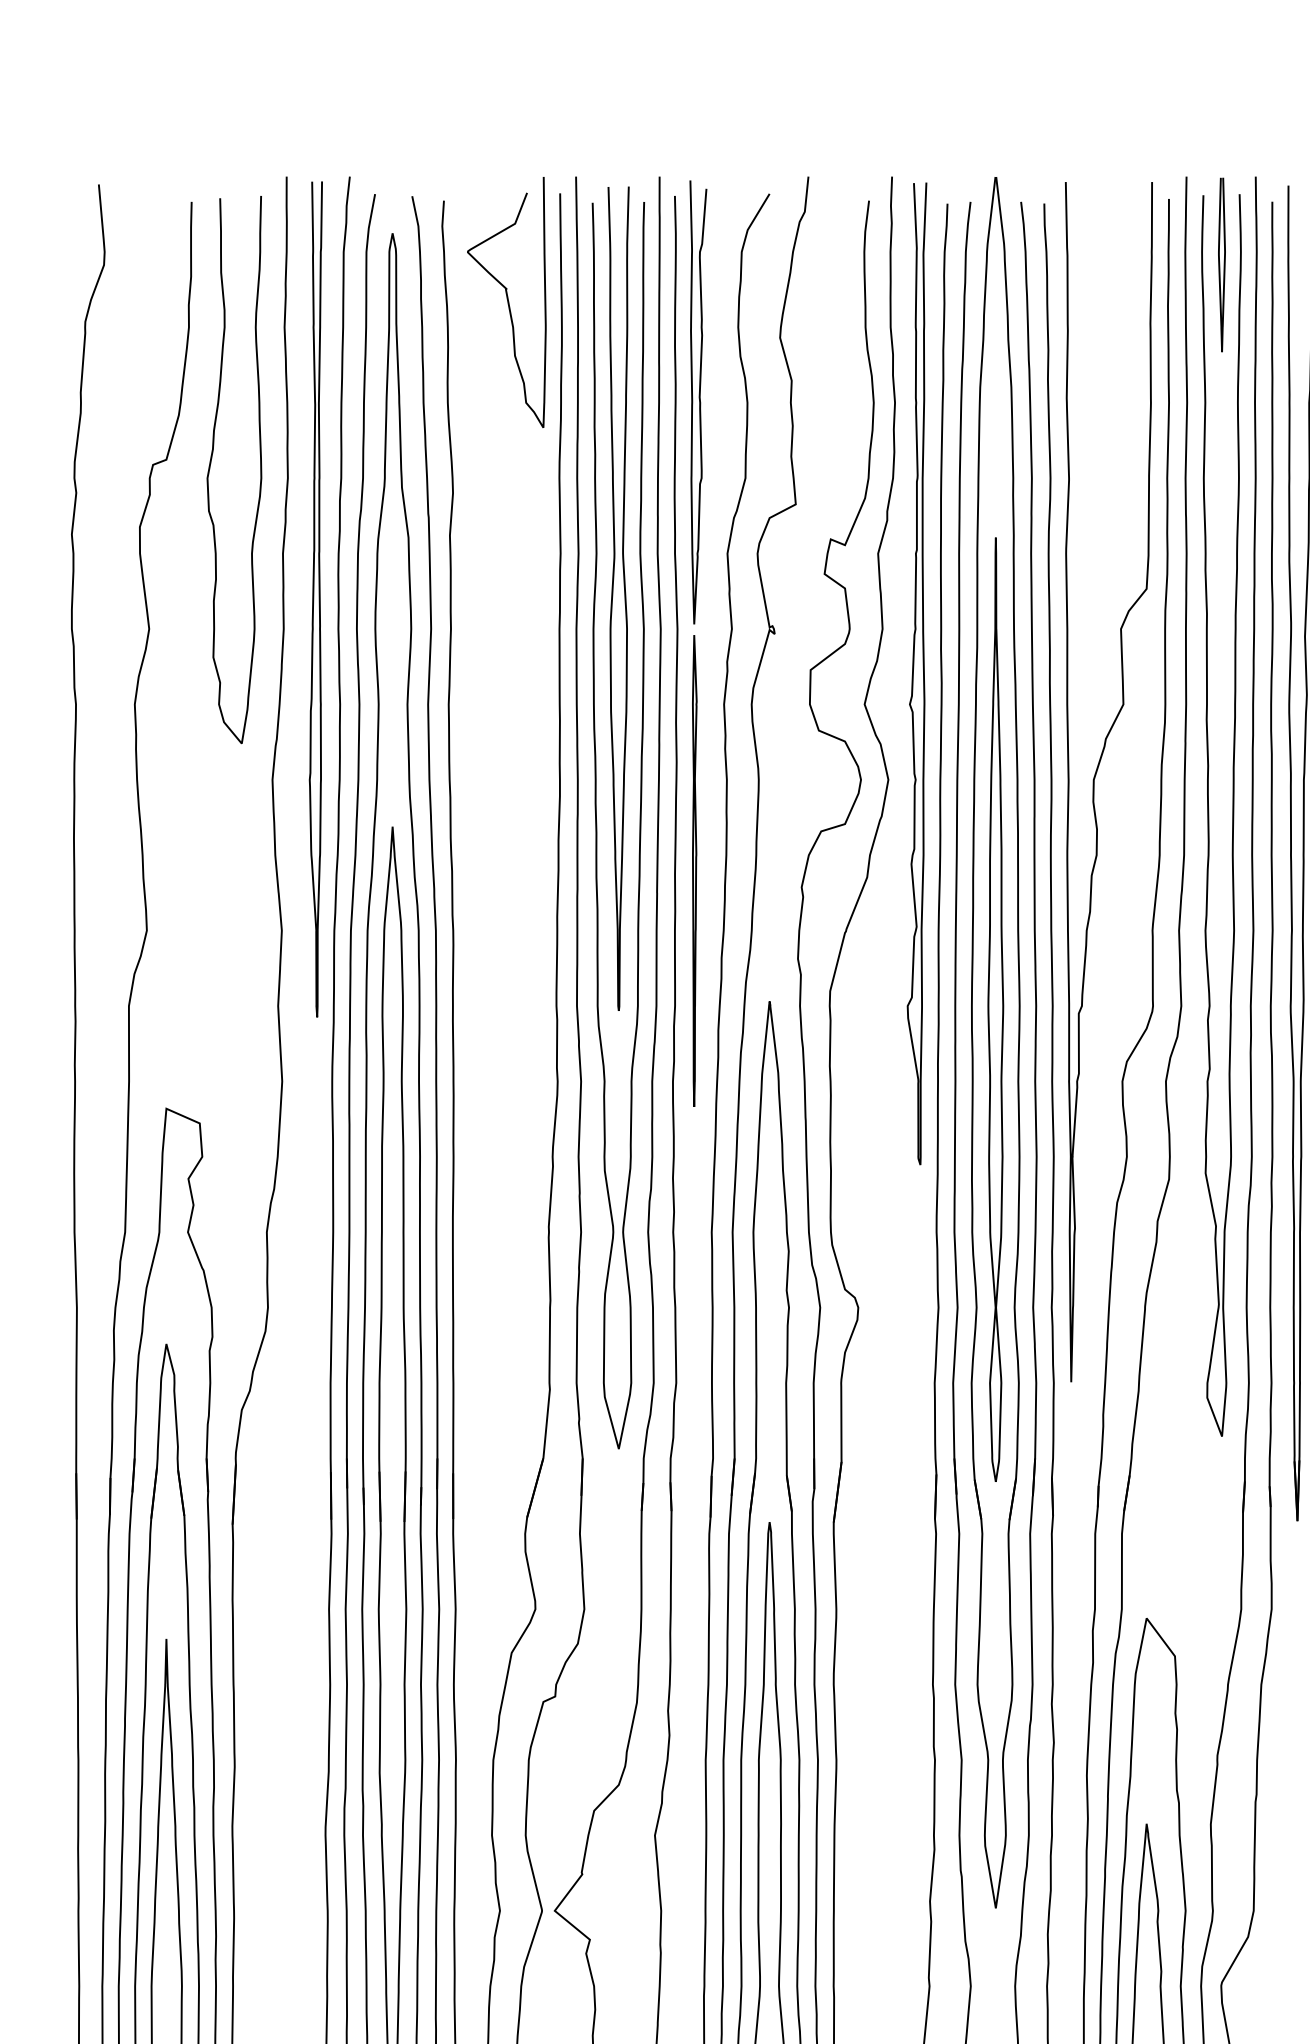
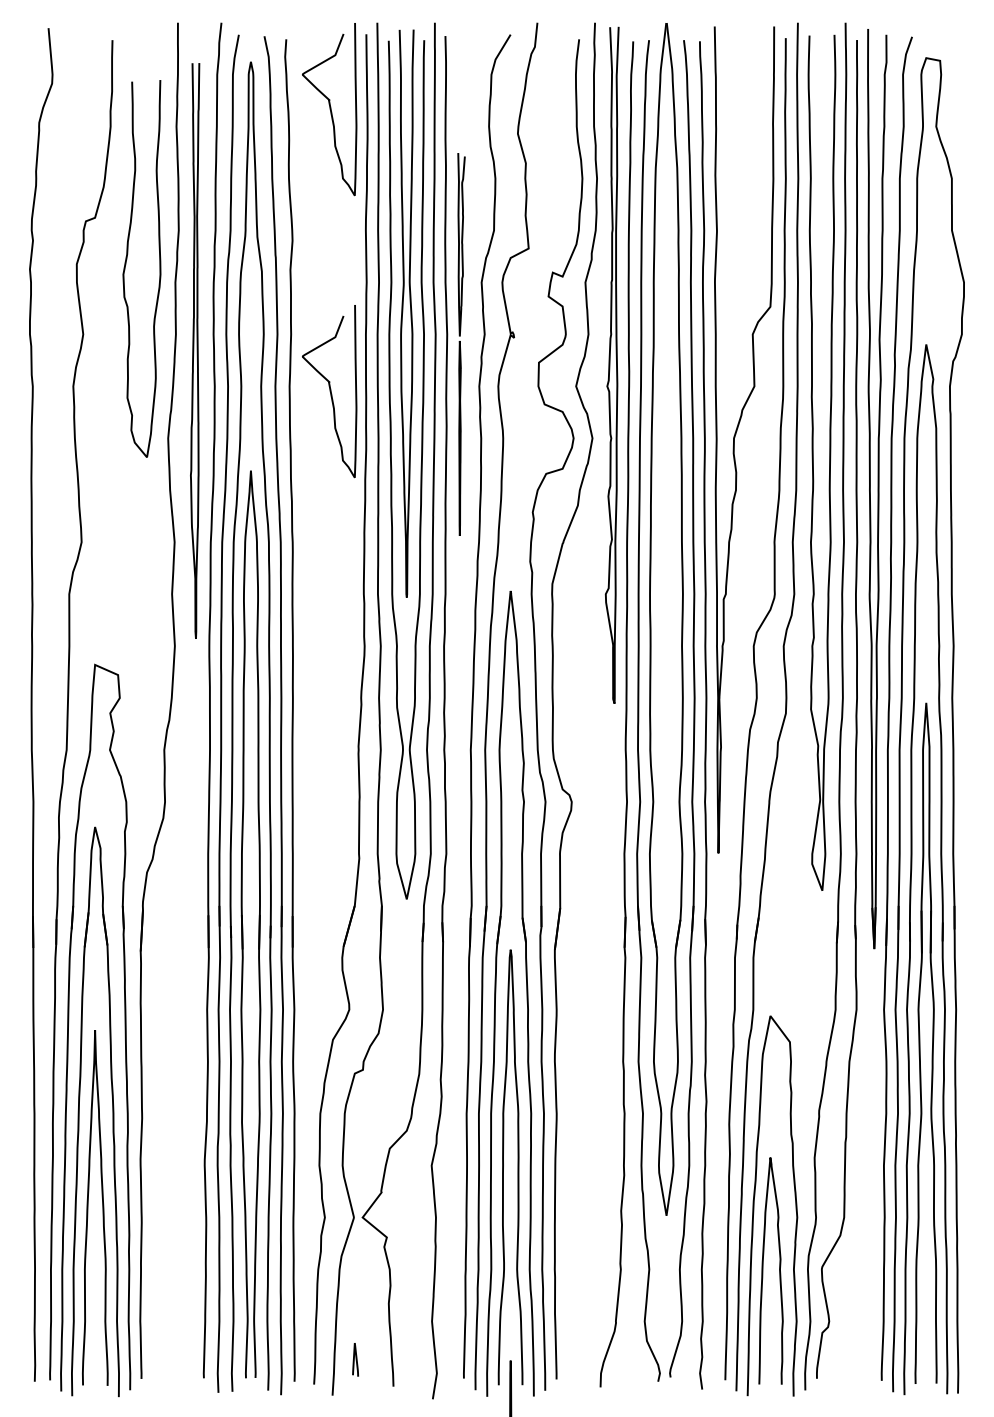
curve: (1220, 264) -> (821, 83), removed
curve: (211, 463) -> (126, 264), moved
curve: (315, 598) -> (194, 350), moved
part: (698, 643) -> (461, 344), size x0.6
curve: (506, 711) -> (329, 391), added
part: (995, 1009) -> (666, 596), removed

